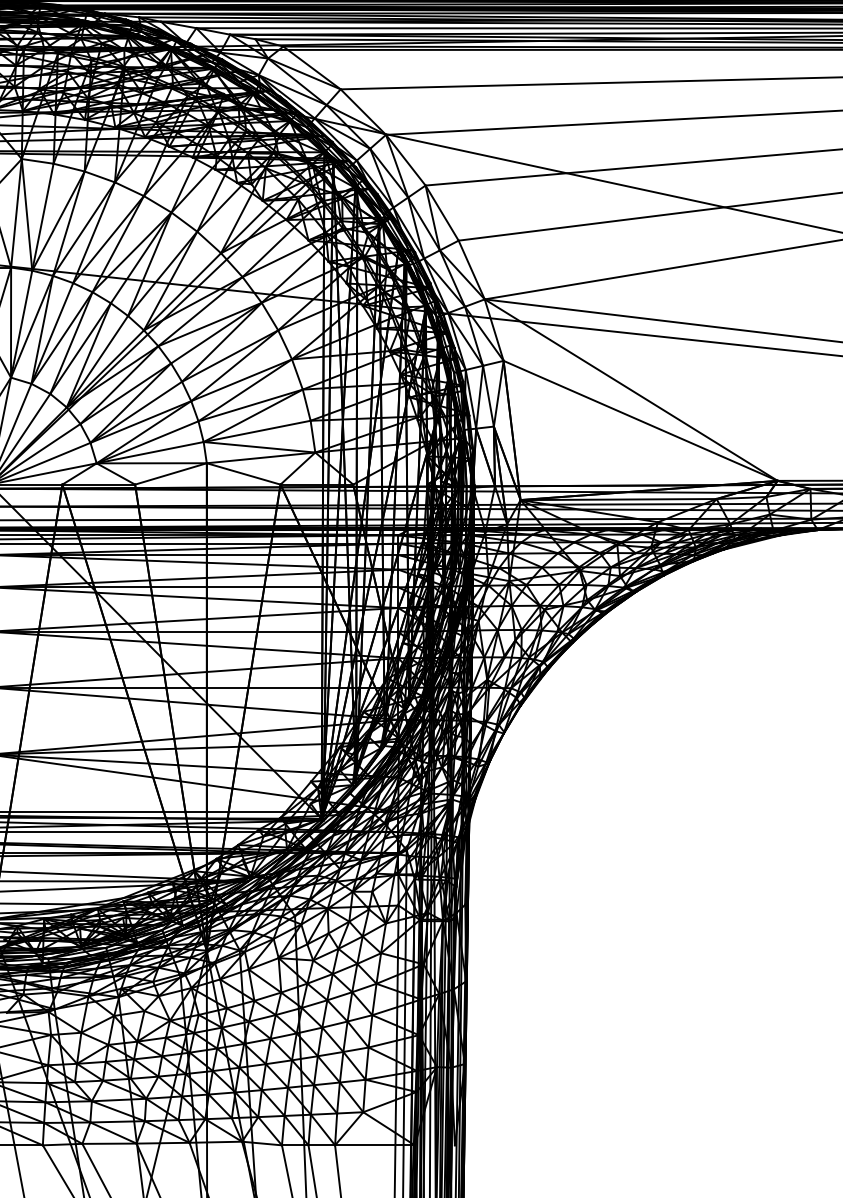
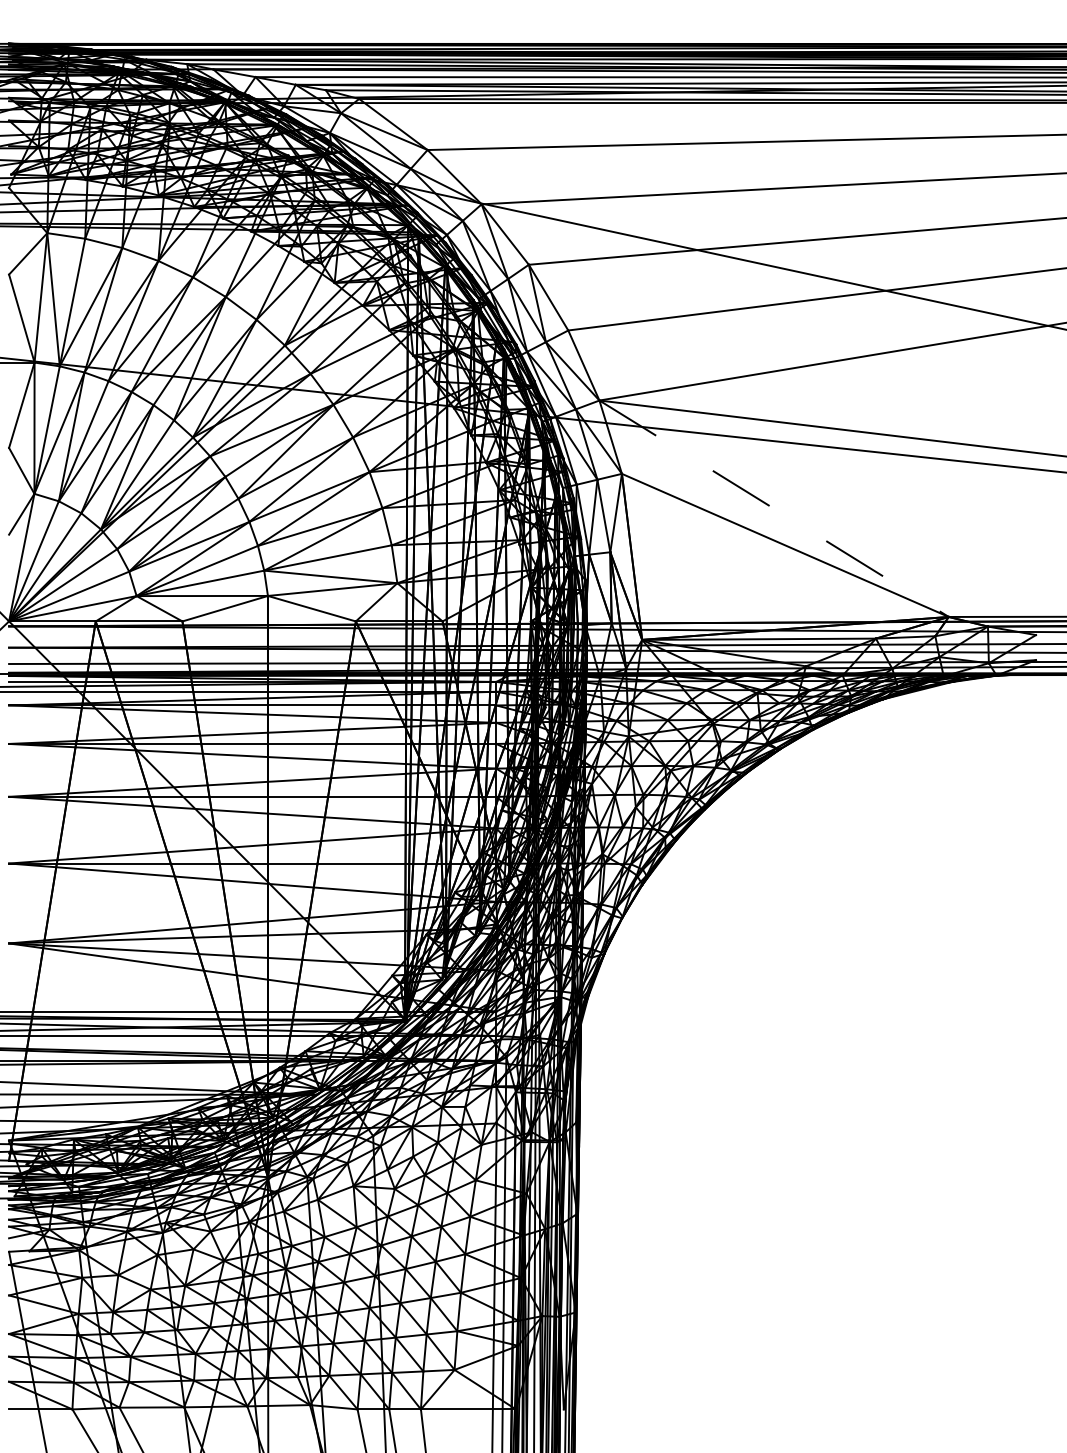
line: (631, 390) -> (774, 509), solid -> dashed

